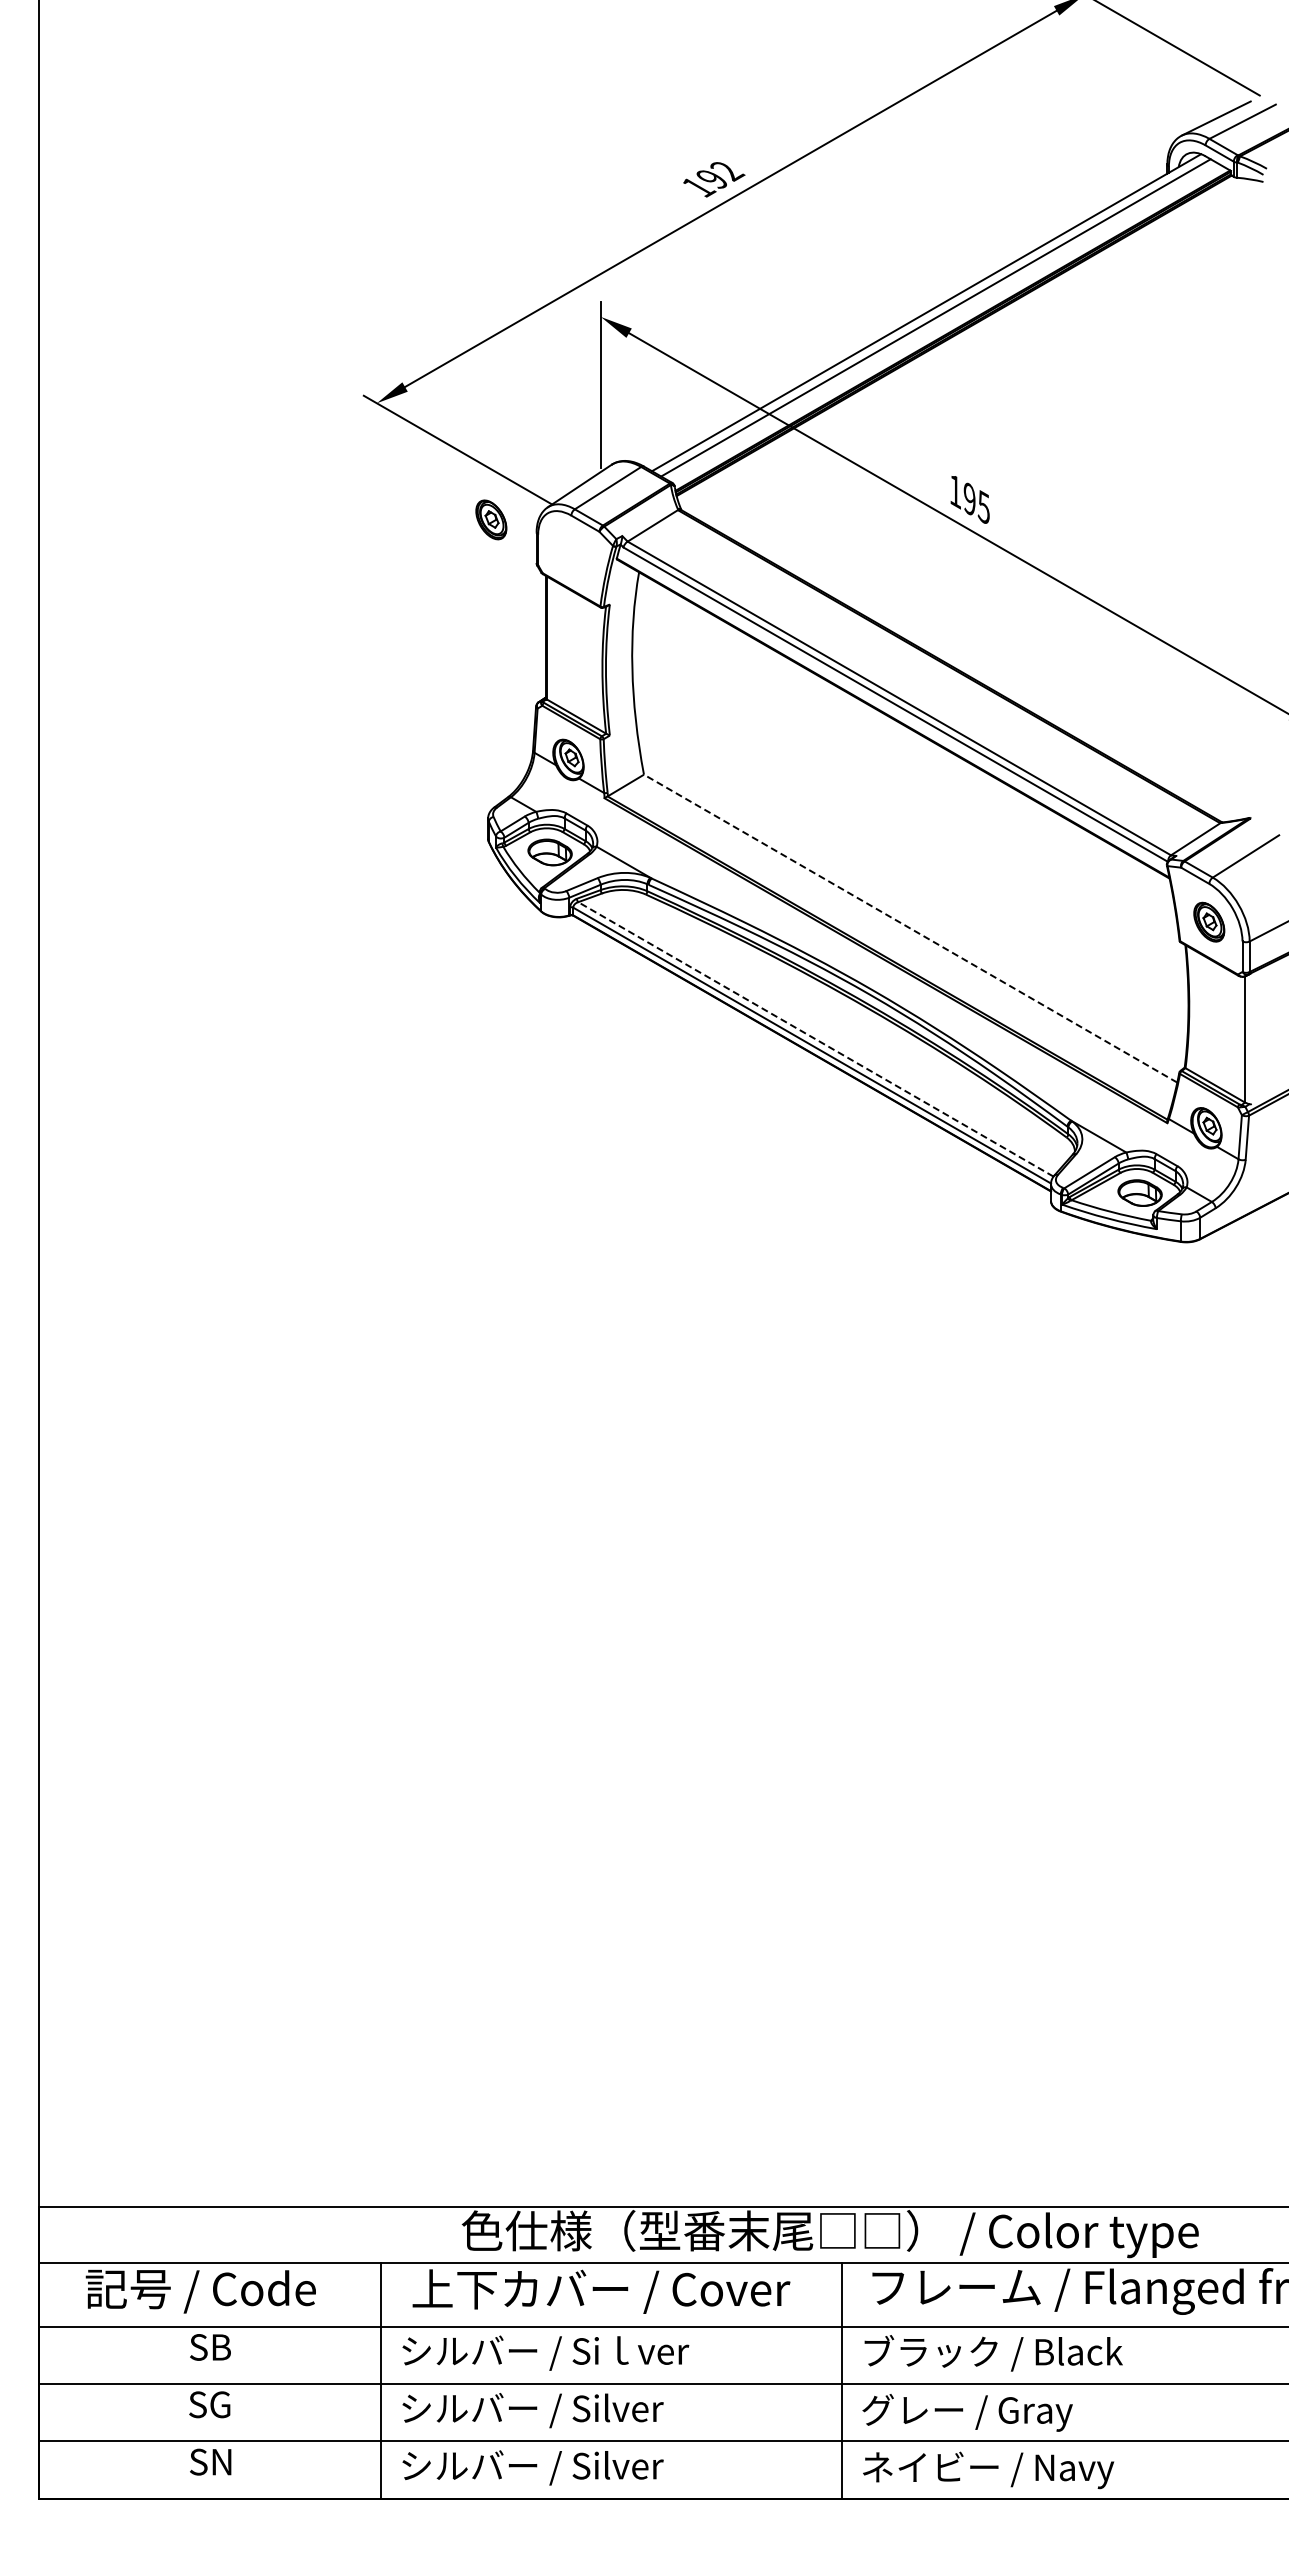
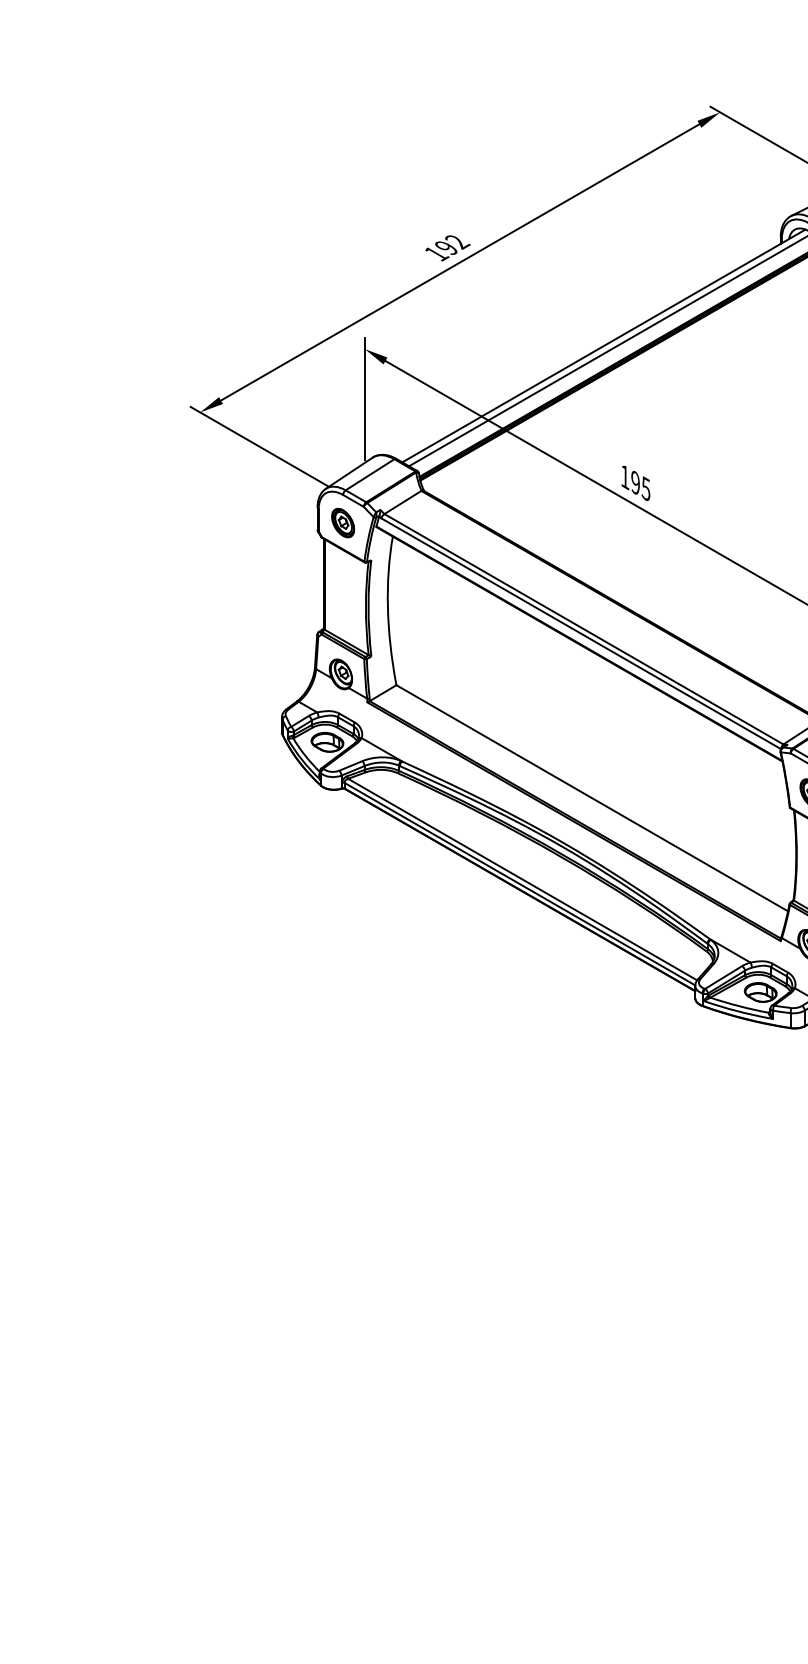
part: (491, 519) -> (343, 522), moved
line: (910, 928) -> (592, 798), dashed -> solid
line: (815, 1039) -> (522, 879), dashed -> solid

